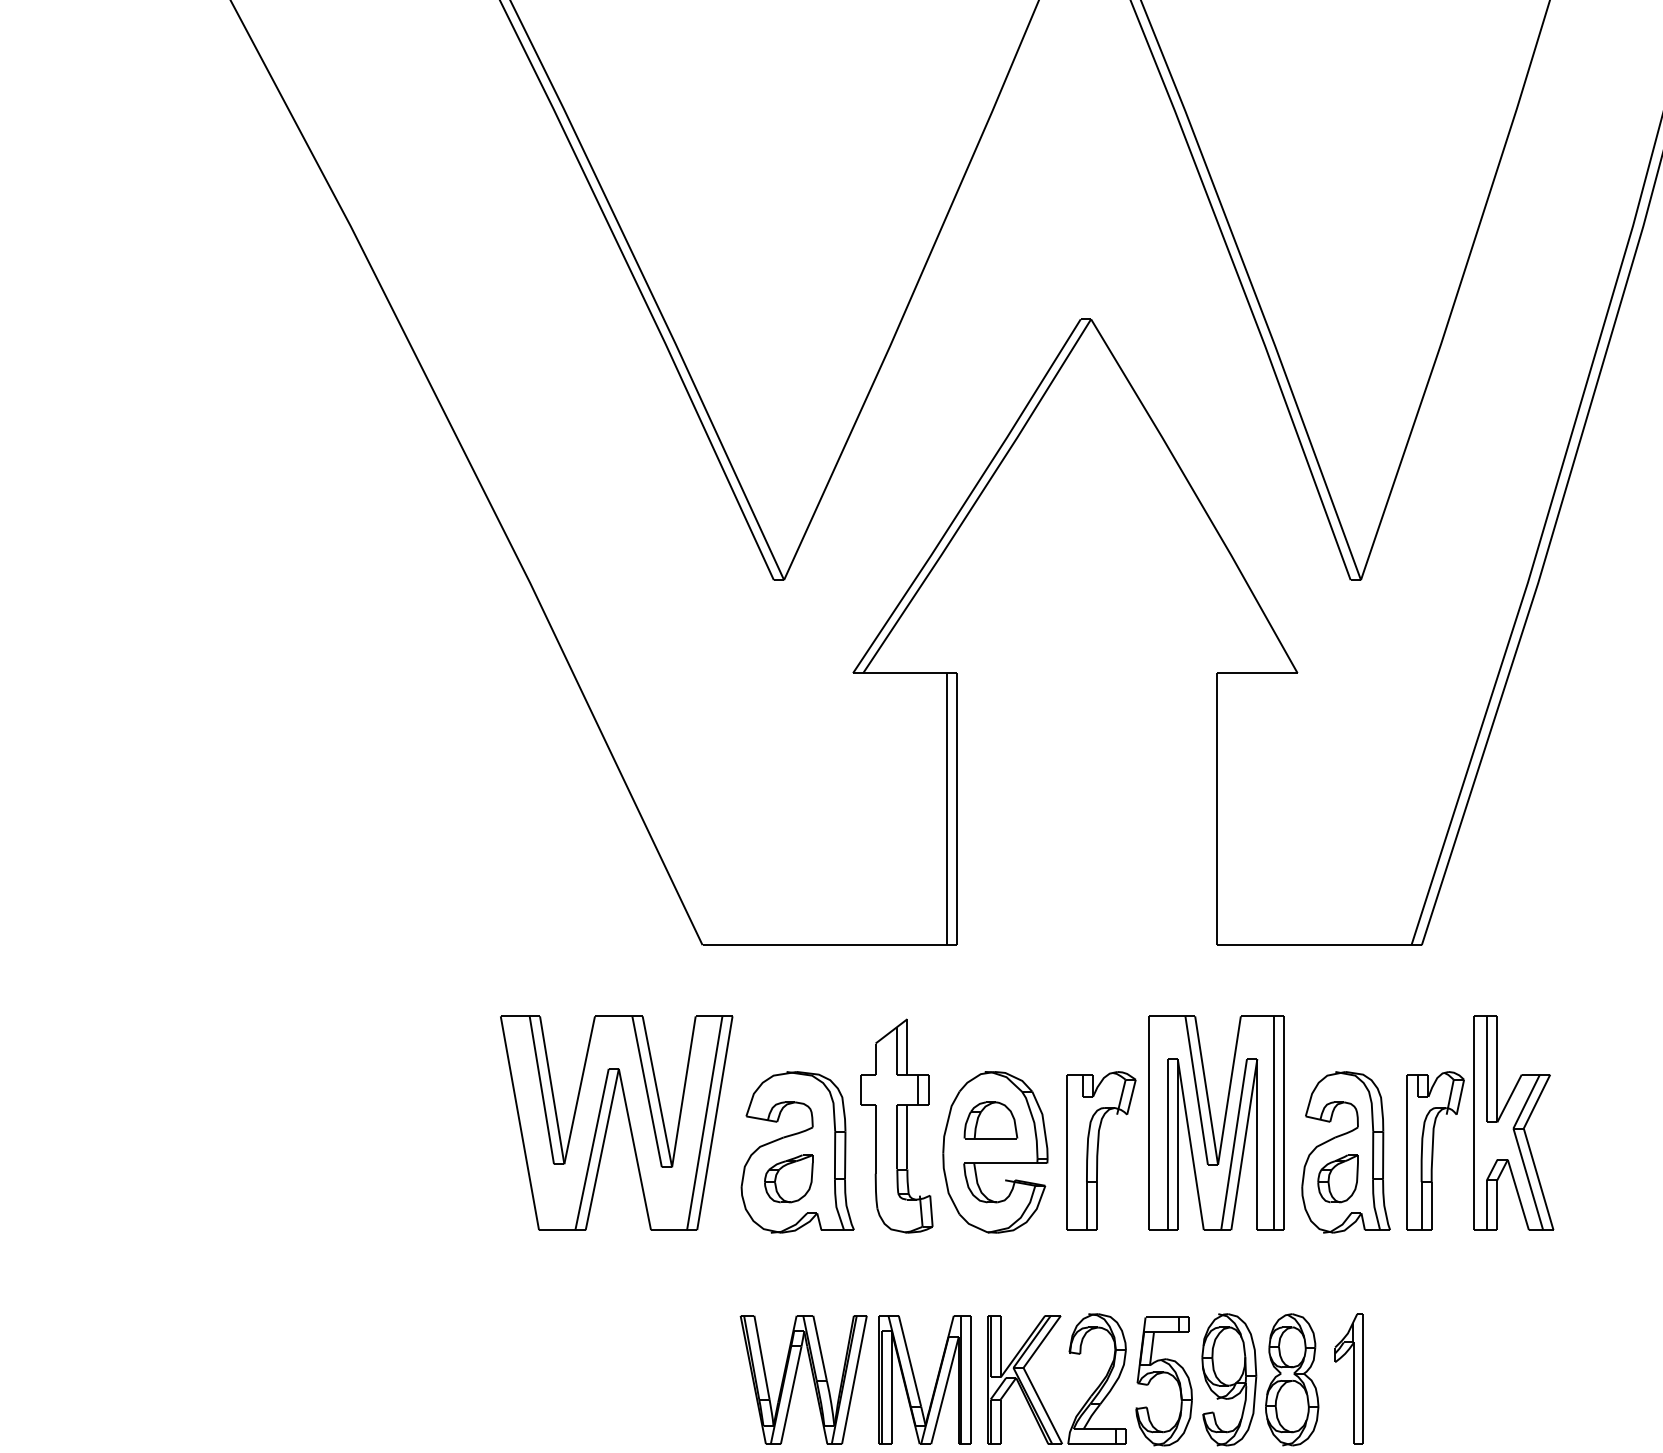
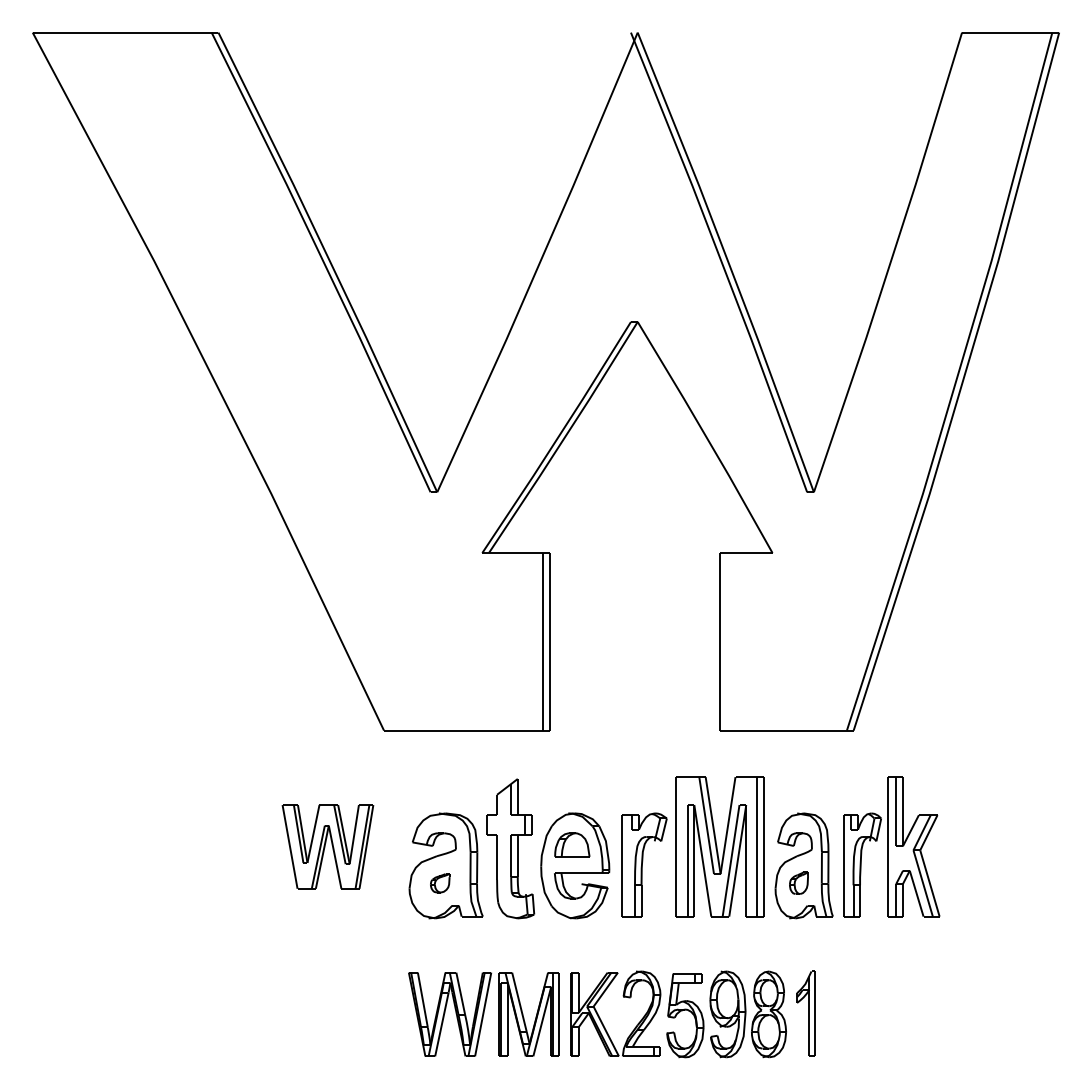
part: (615, 1122) -> (327, 846), size x0.6
part: (787, 1179) -> (439, 883), size x0.6
part: (1337, 1179) -> (798, 883), size x0.7

